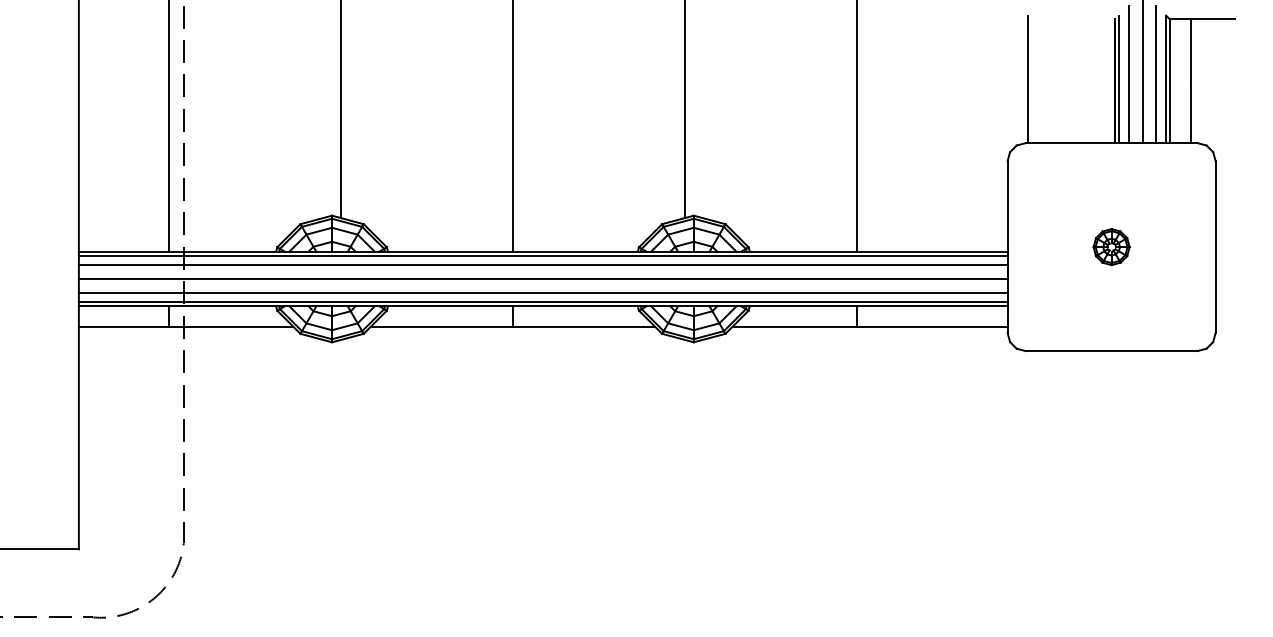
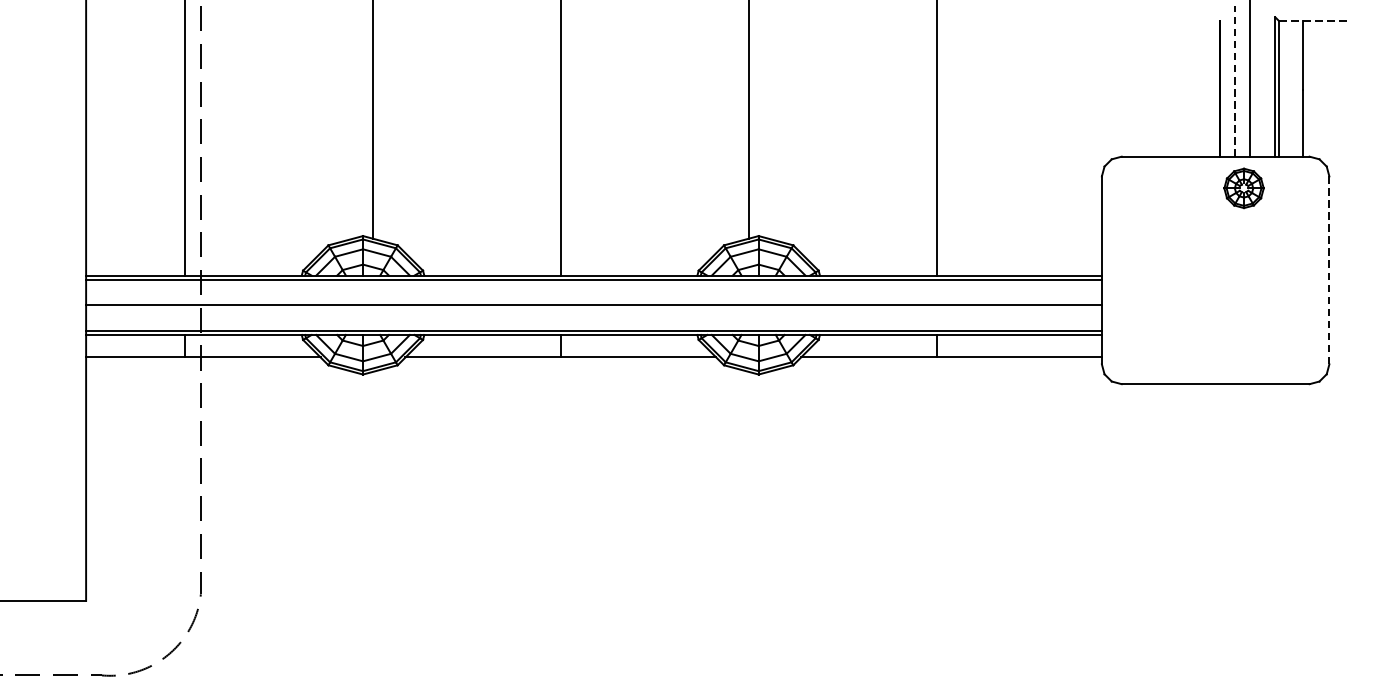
line: (1202, 19) -> (1315, 21), solid -> dashed
line: (1129, 74) -> (1235, 81), solid -> dashed
line: (1156, 74) -> (1264, 81), removed
line: (1028, 79) -> (1124, 87), removed
line: (1119, 79) -> (1224, 87), removed
part: (1111, 247) -> (1243, 188), moved
line: (1215, 247) -> (1329, 270), solid -> dashed
line: (542, 265) -> (593, 290), removed
line: (542, 292) -> (593, 320), removed

